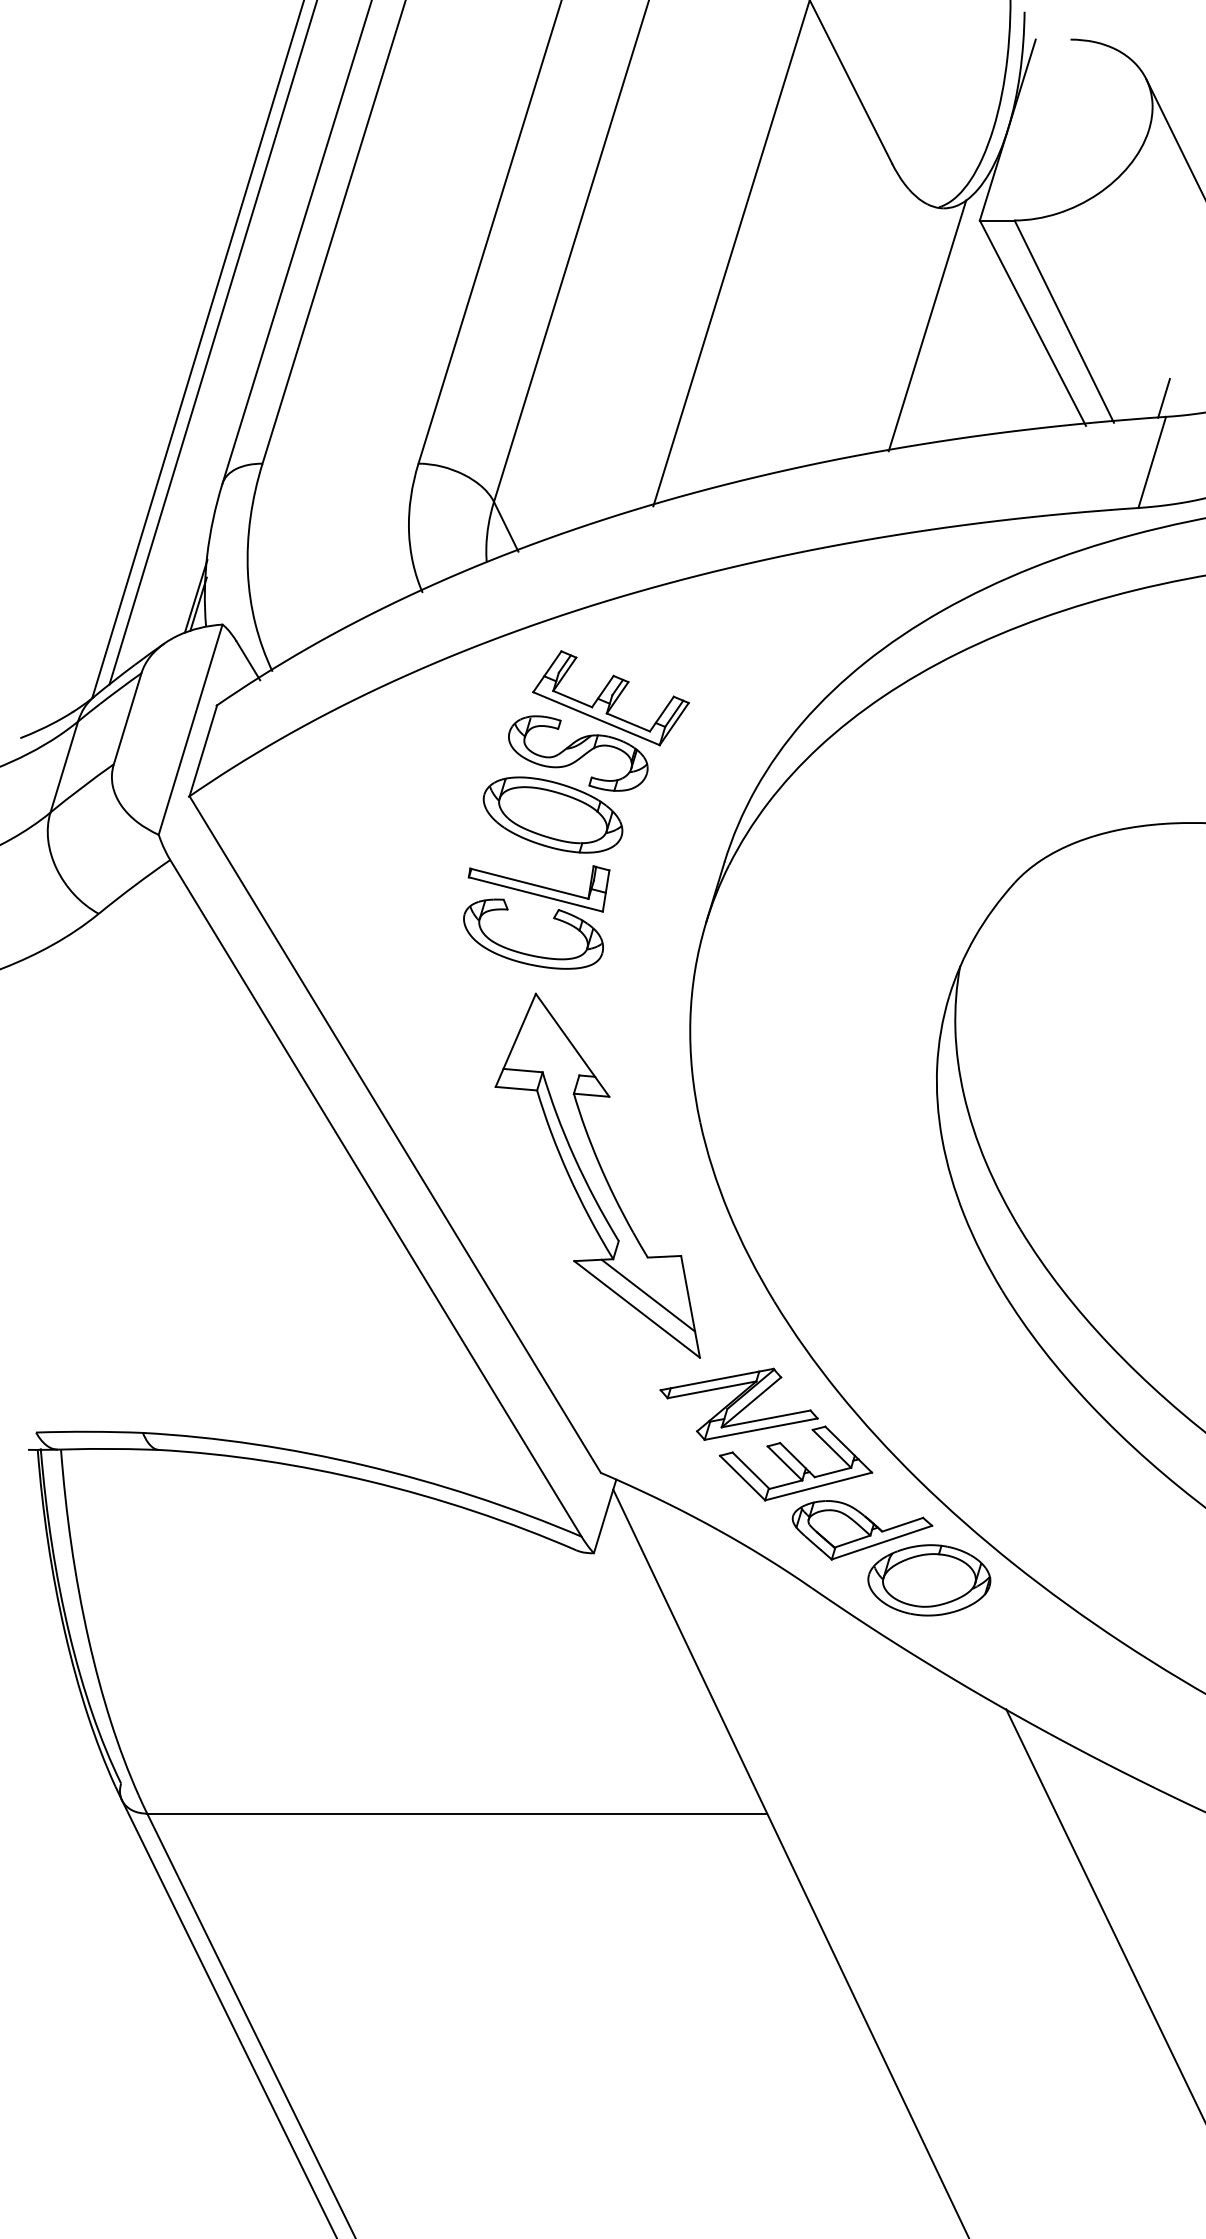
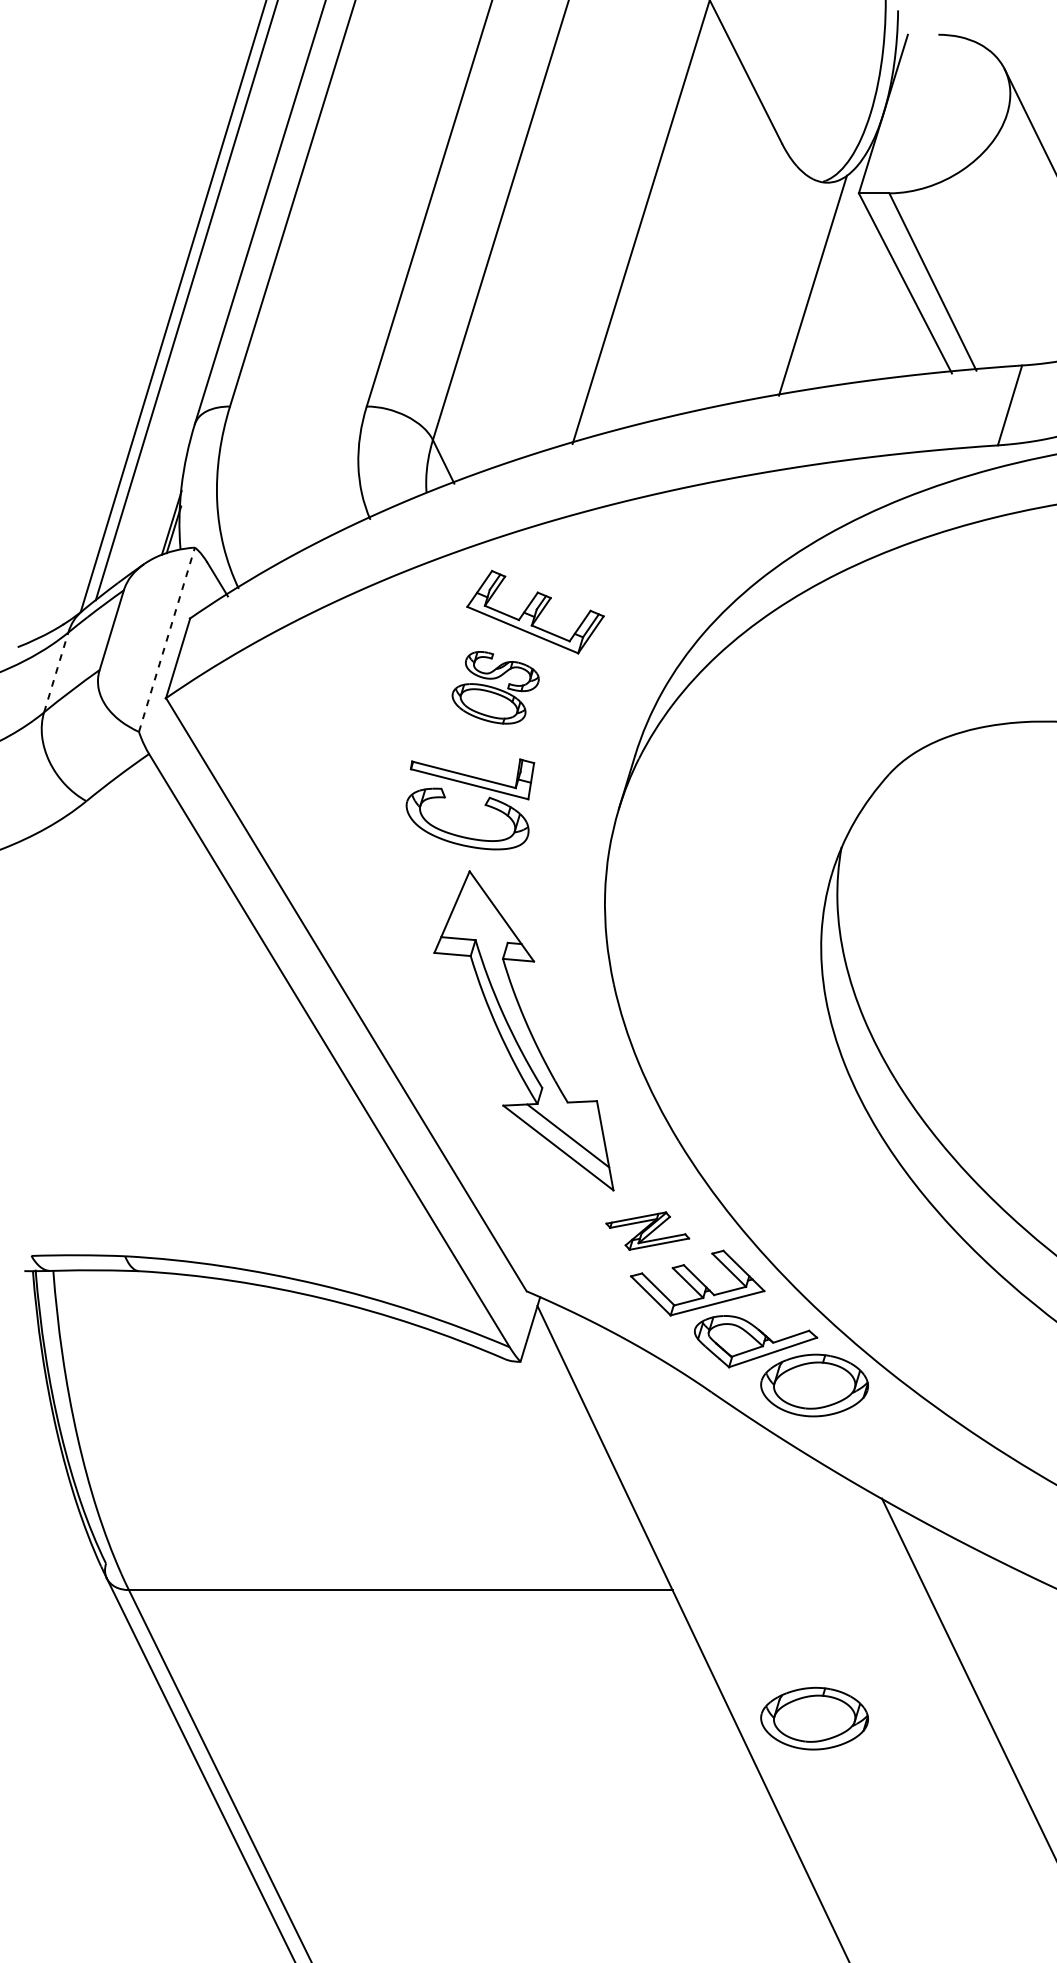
line: (1163, 398) -> (1019, 349), removed
line: (190, 729) -> (166, 639), solid -> dashed
line: (64, 767) -> (56, 672), solid -> dashed
part: (565, 784) -> (495, 687), size x0.6
part: (738, 1403) -> (647, 1230), size x0.6
part: (929, 1960) -> (814, 1718), added

